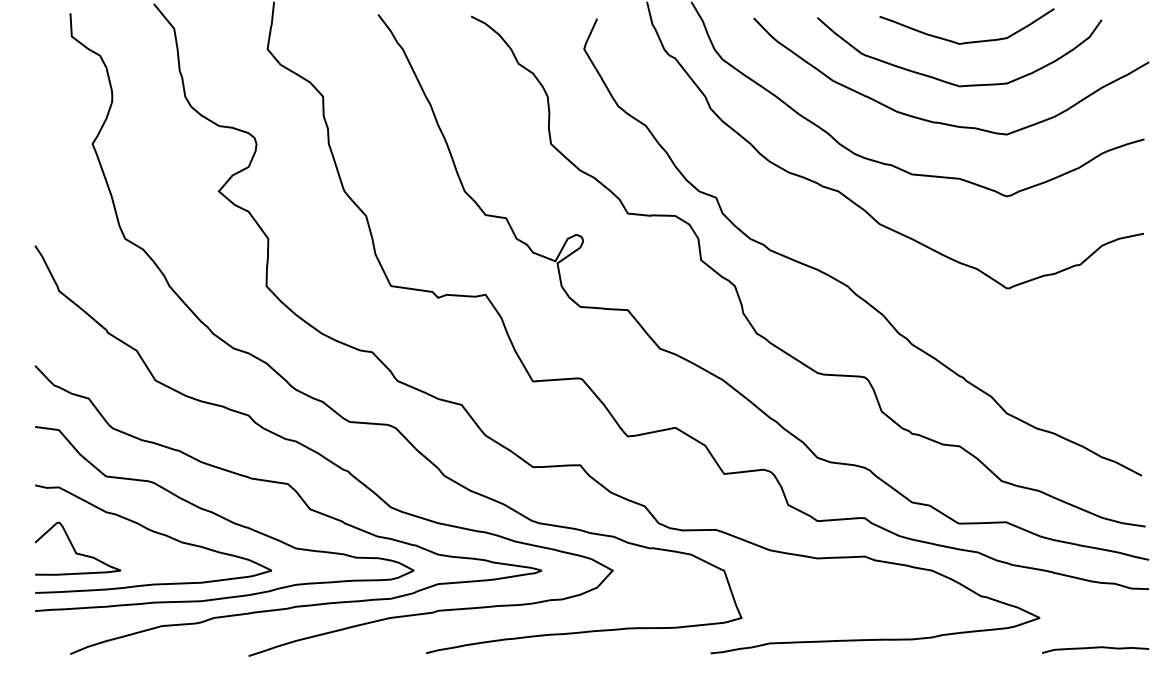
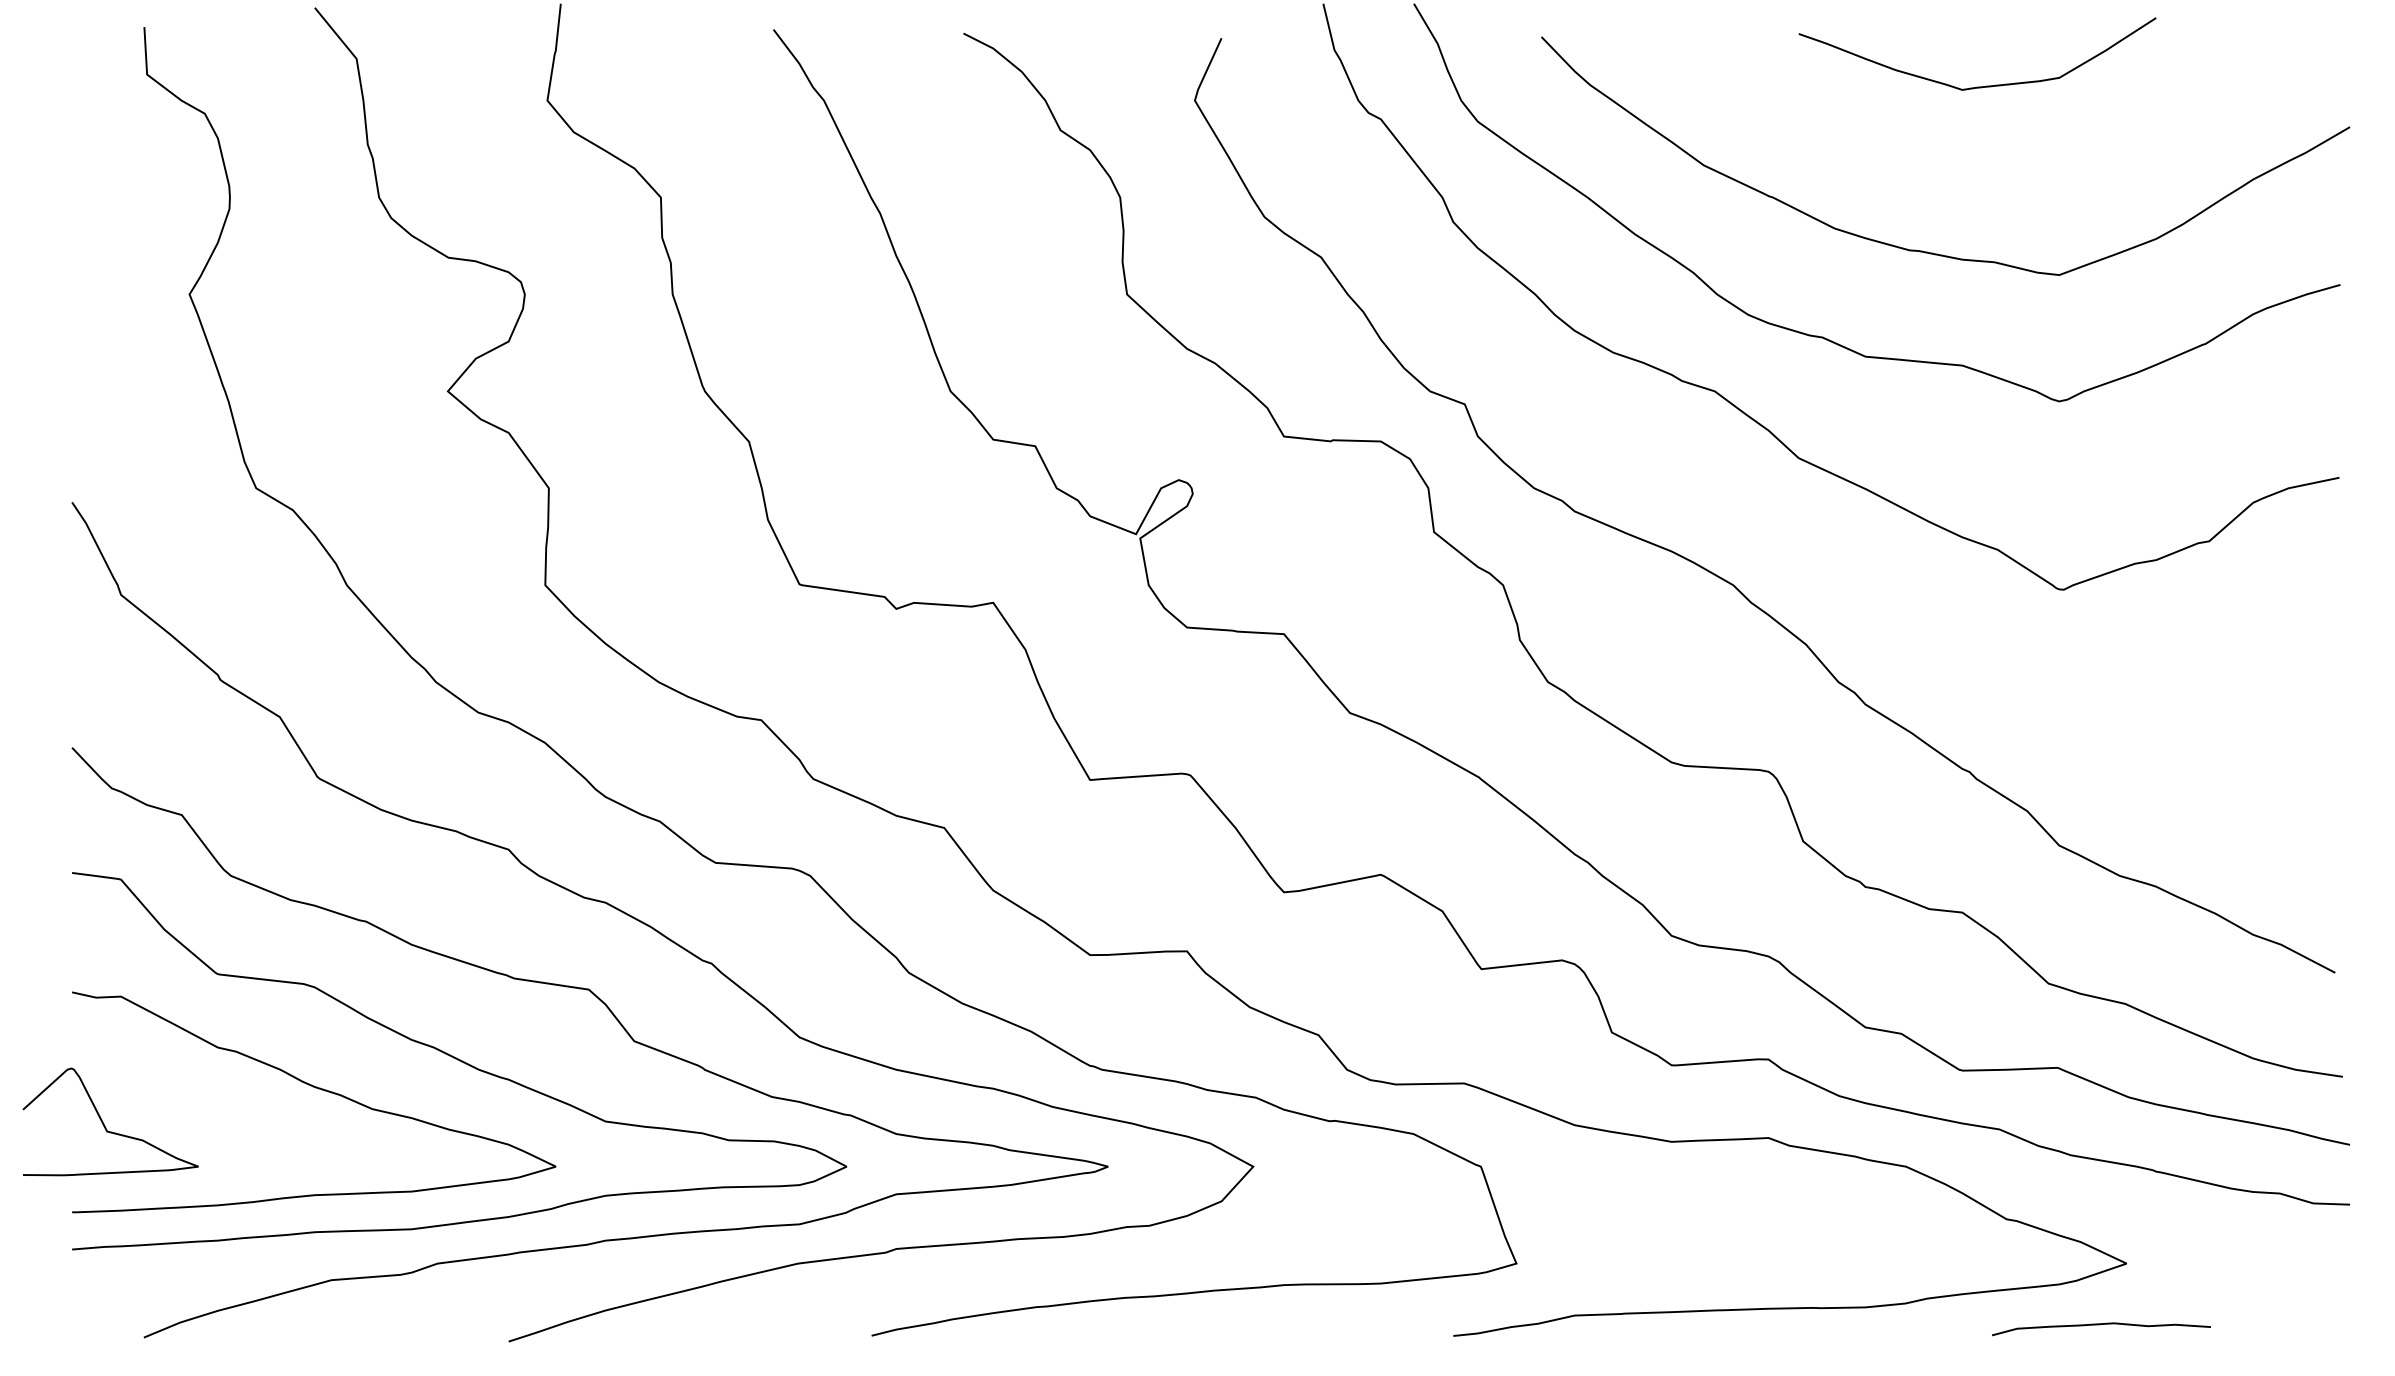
curve: (951, 82) -> (1945, 168), removed
curve: (75, 549) -> (105, 1123), moved
curve: (1095, 648) -> (2101, 1325), moved

